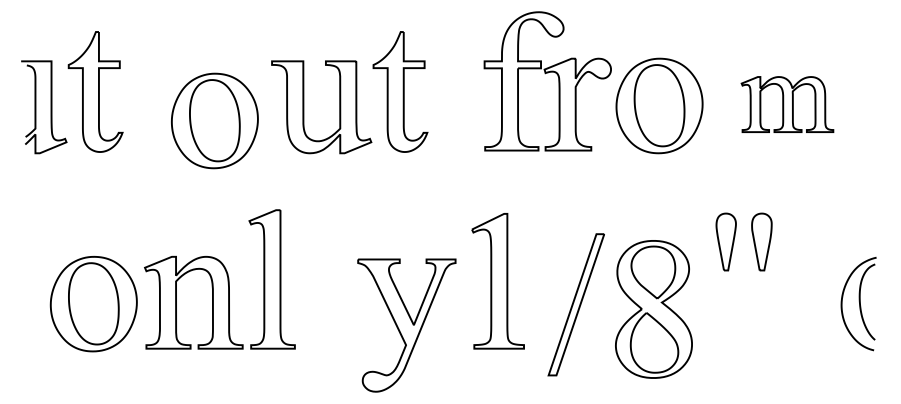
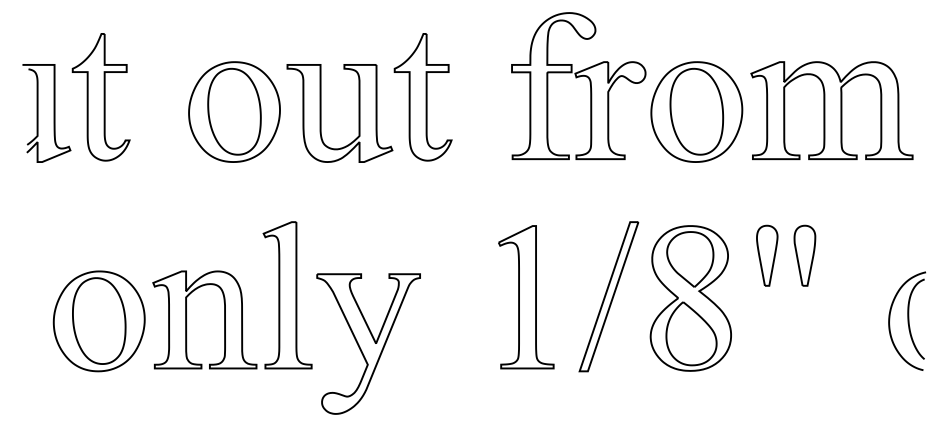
part: (787, 104) -> (831, 110), size x1.67
part: (214, 120) -> (234, 111), moved
part: (575, 304) -> (608, 296), moved
part: (653, 309) -> (690, 298), moved
part: (406, 325) -> (368, 343), moved

